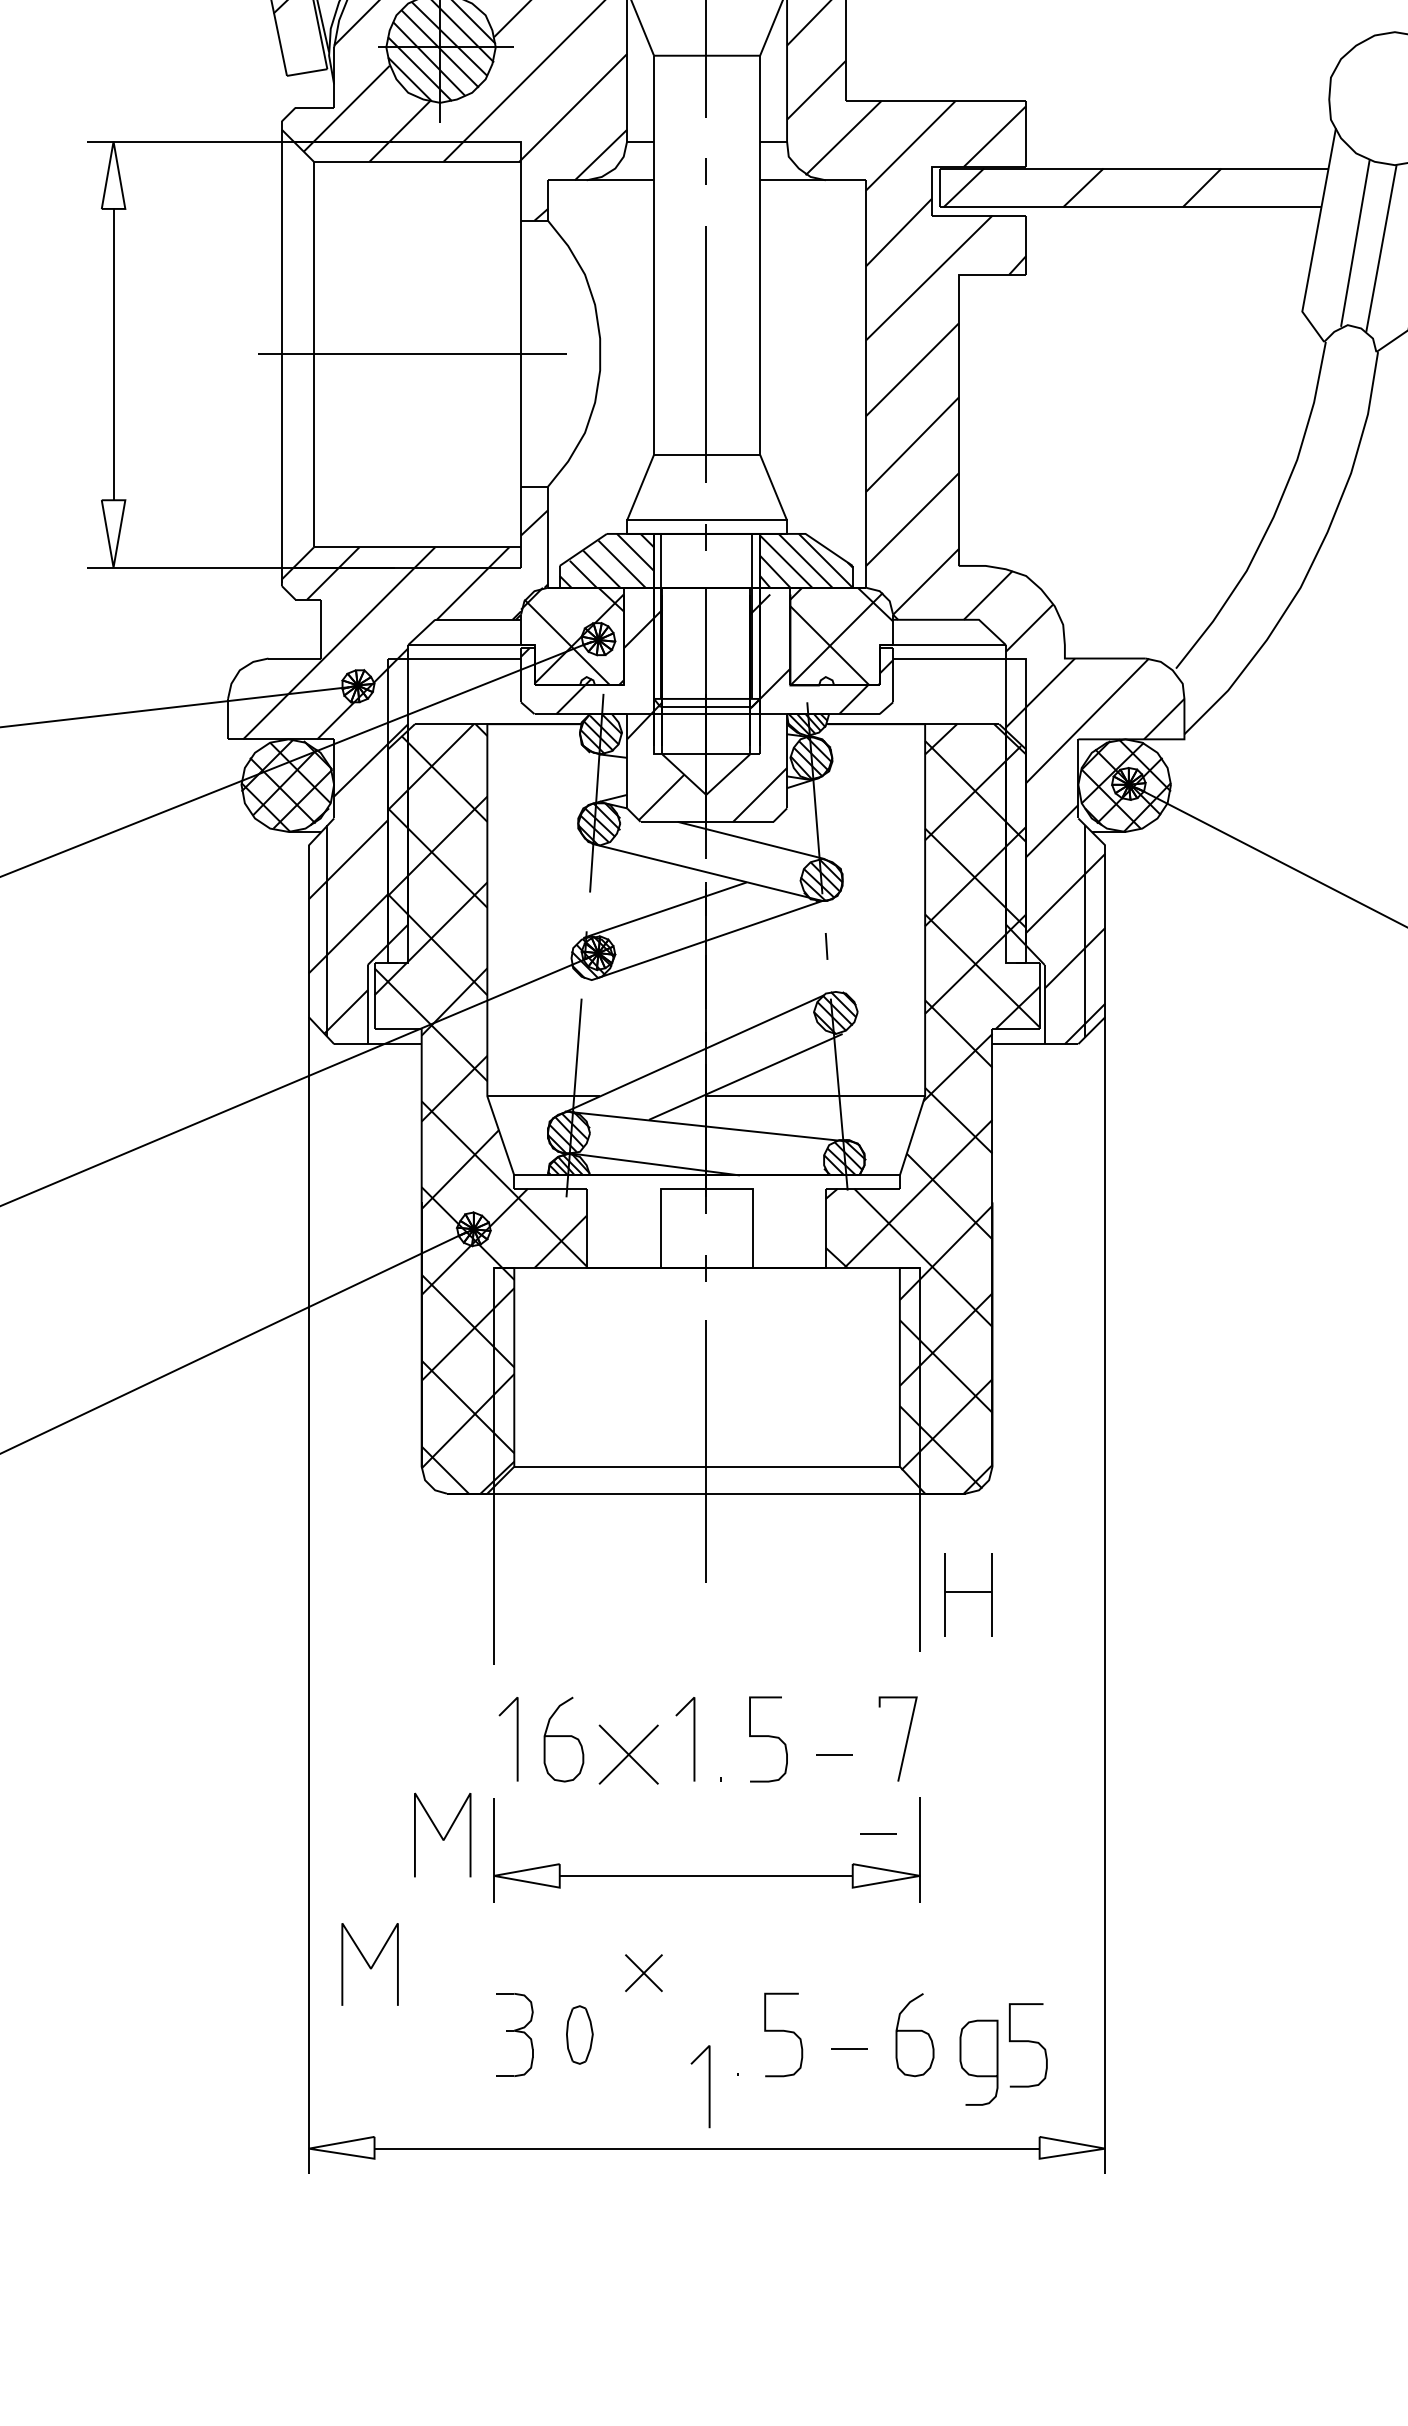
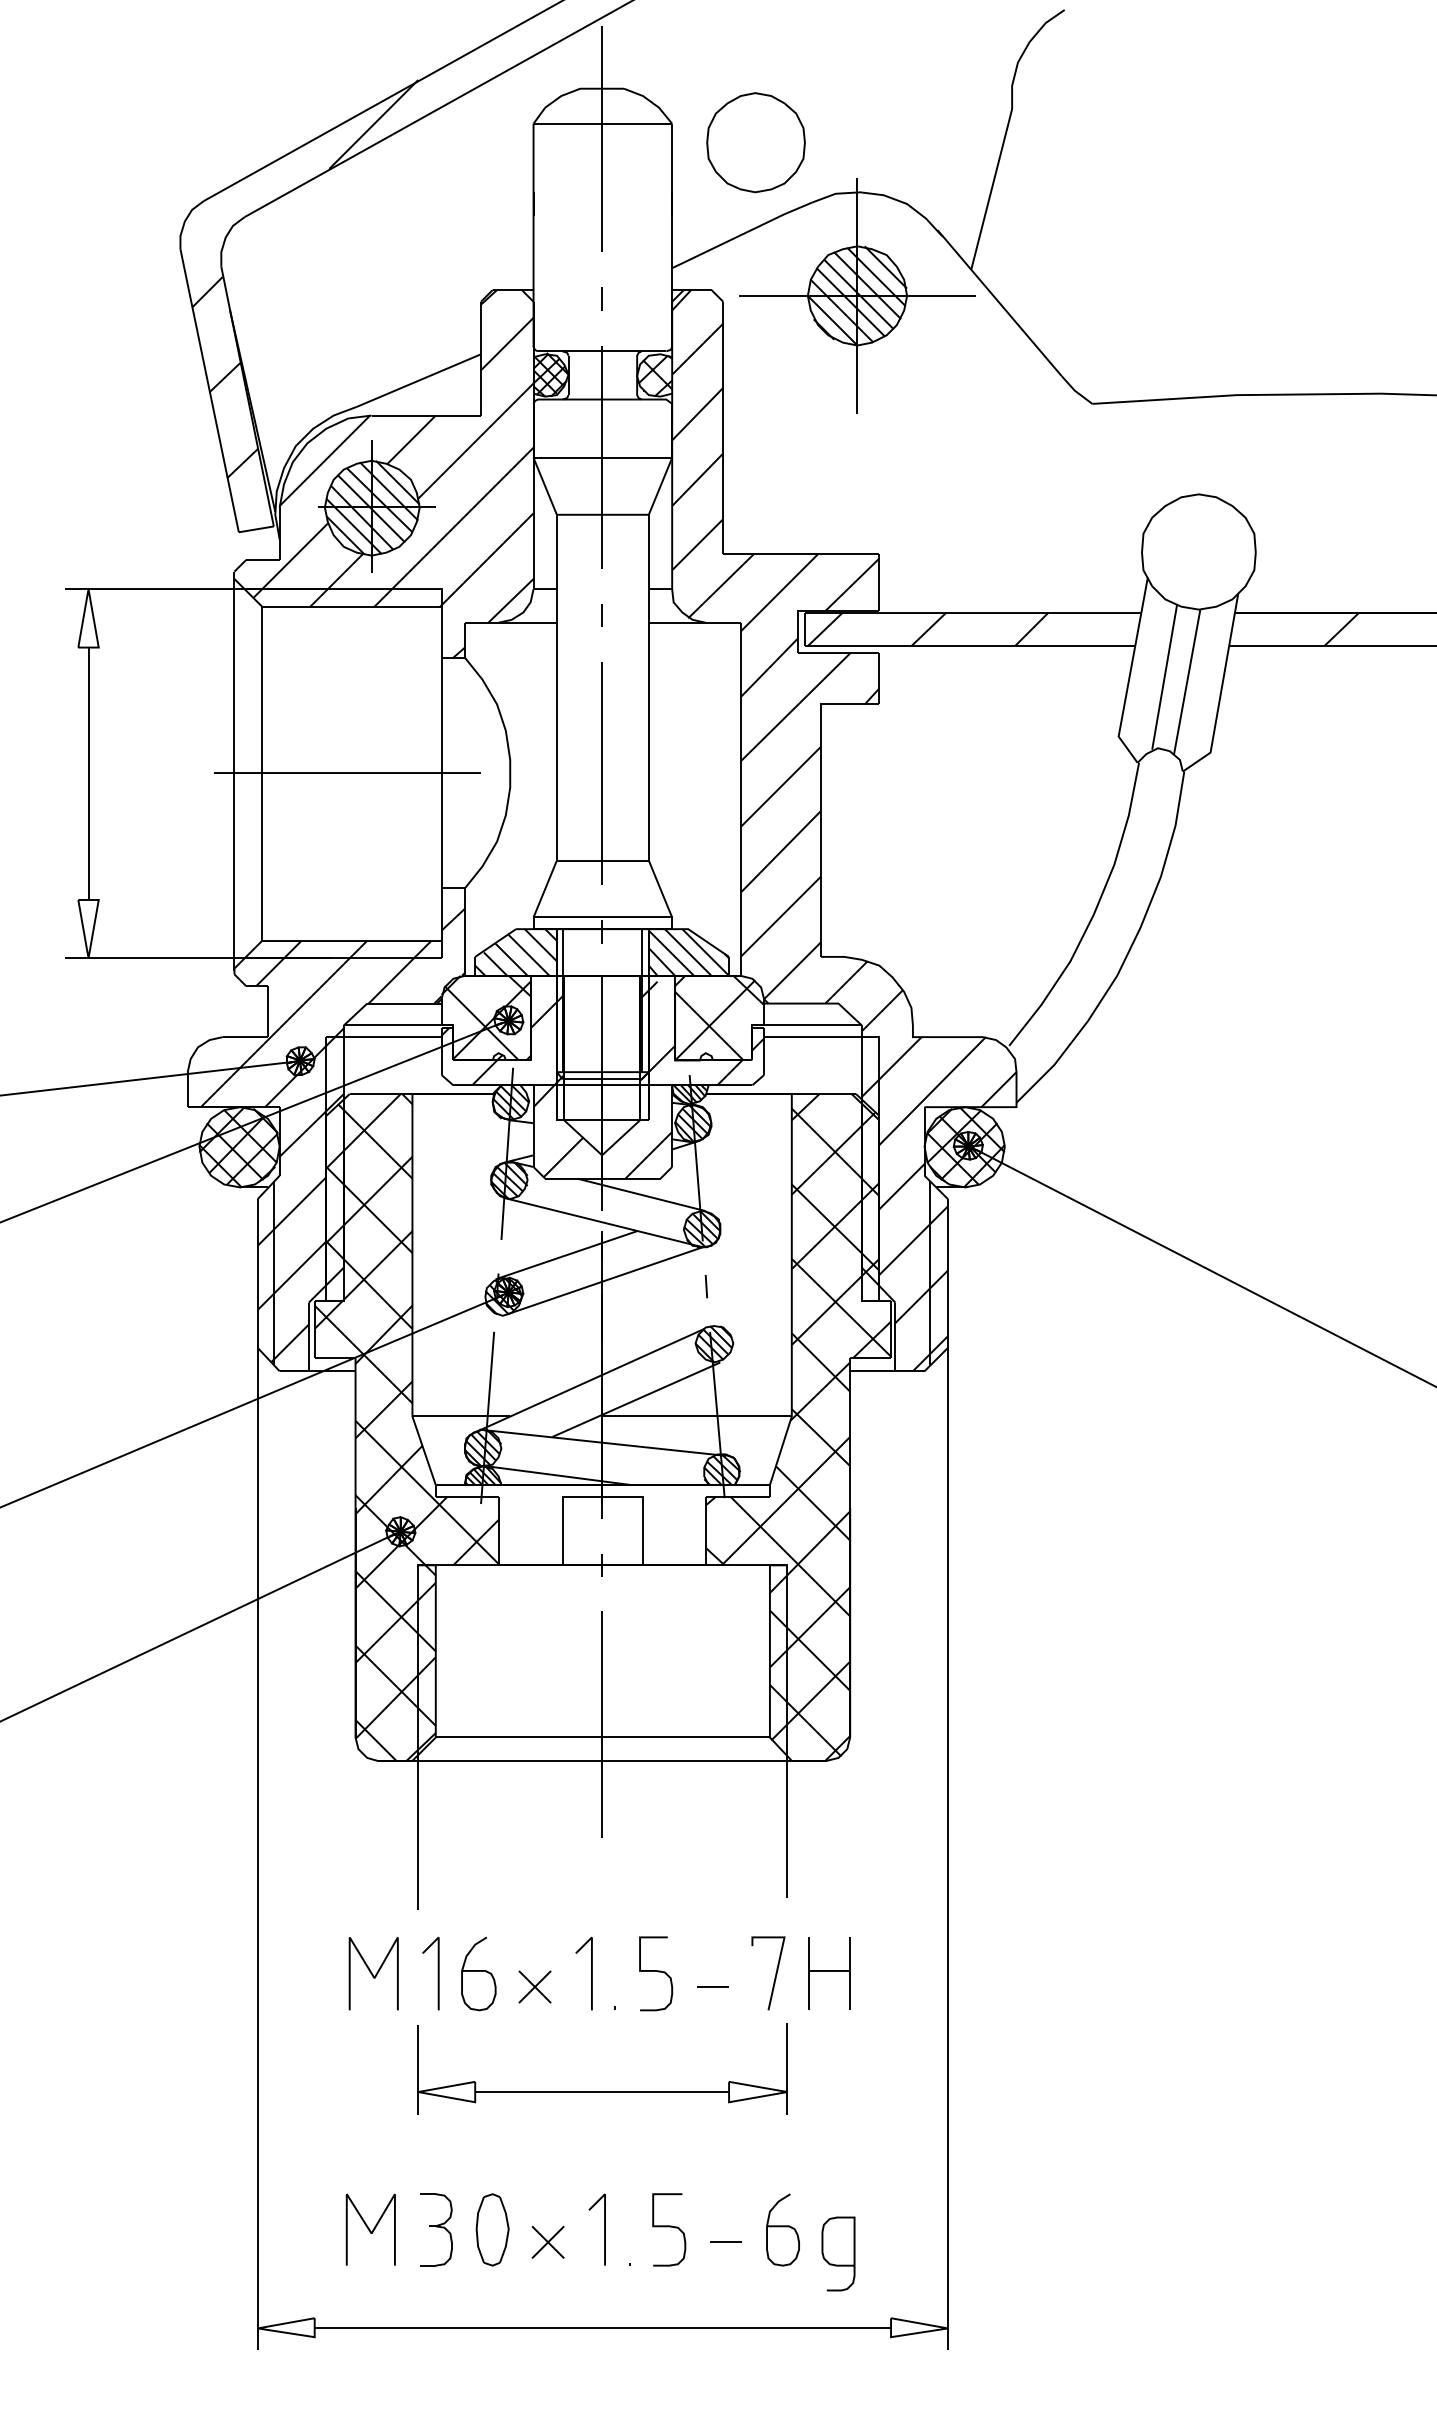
part: (968, 1594) -> (829, 1973), moved
part: (628, 1754) -> (534, 1986), size x0.62
line: (877, 1833) -> (750, 2055), removed
curve: (441, 1834) -> (372, 1973), moved
curve: (369, 1964) -> (370, 2229), moved
part: (643, 1972) -> (547, 2241), moved
part: (579, 2034) -> (492, 2229), size x1.43
curve: (1028, 2042) -> (881, 2236), removed
curve: (708, 2086) -> (604, 2229), moved

